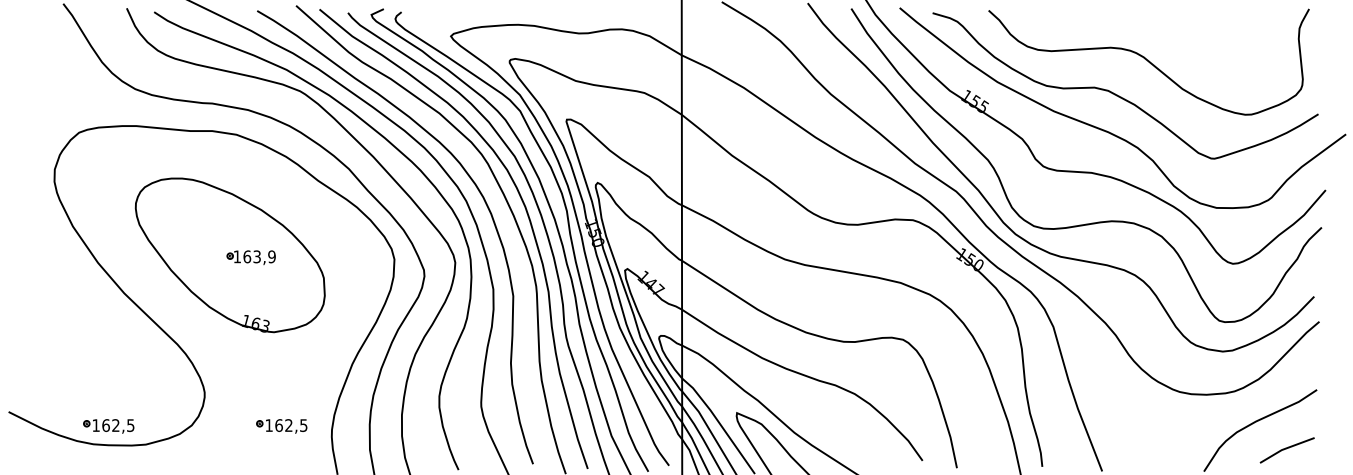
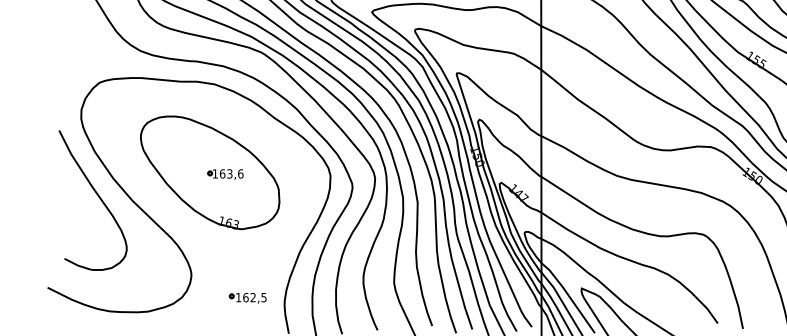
text: (271, 256) -> (240, 173), 163,9 -> 163,6
curve: (76, 286) -> (97, 195), added
part: (108, 426) -> (120, 298), removed

